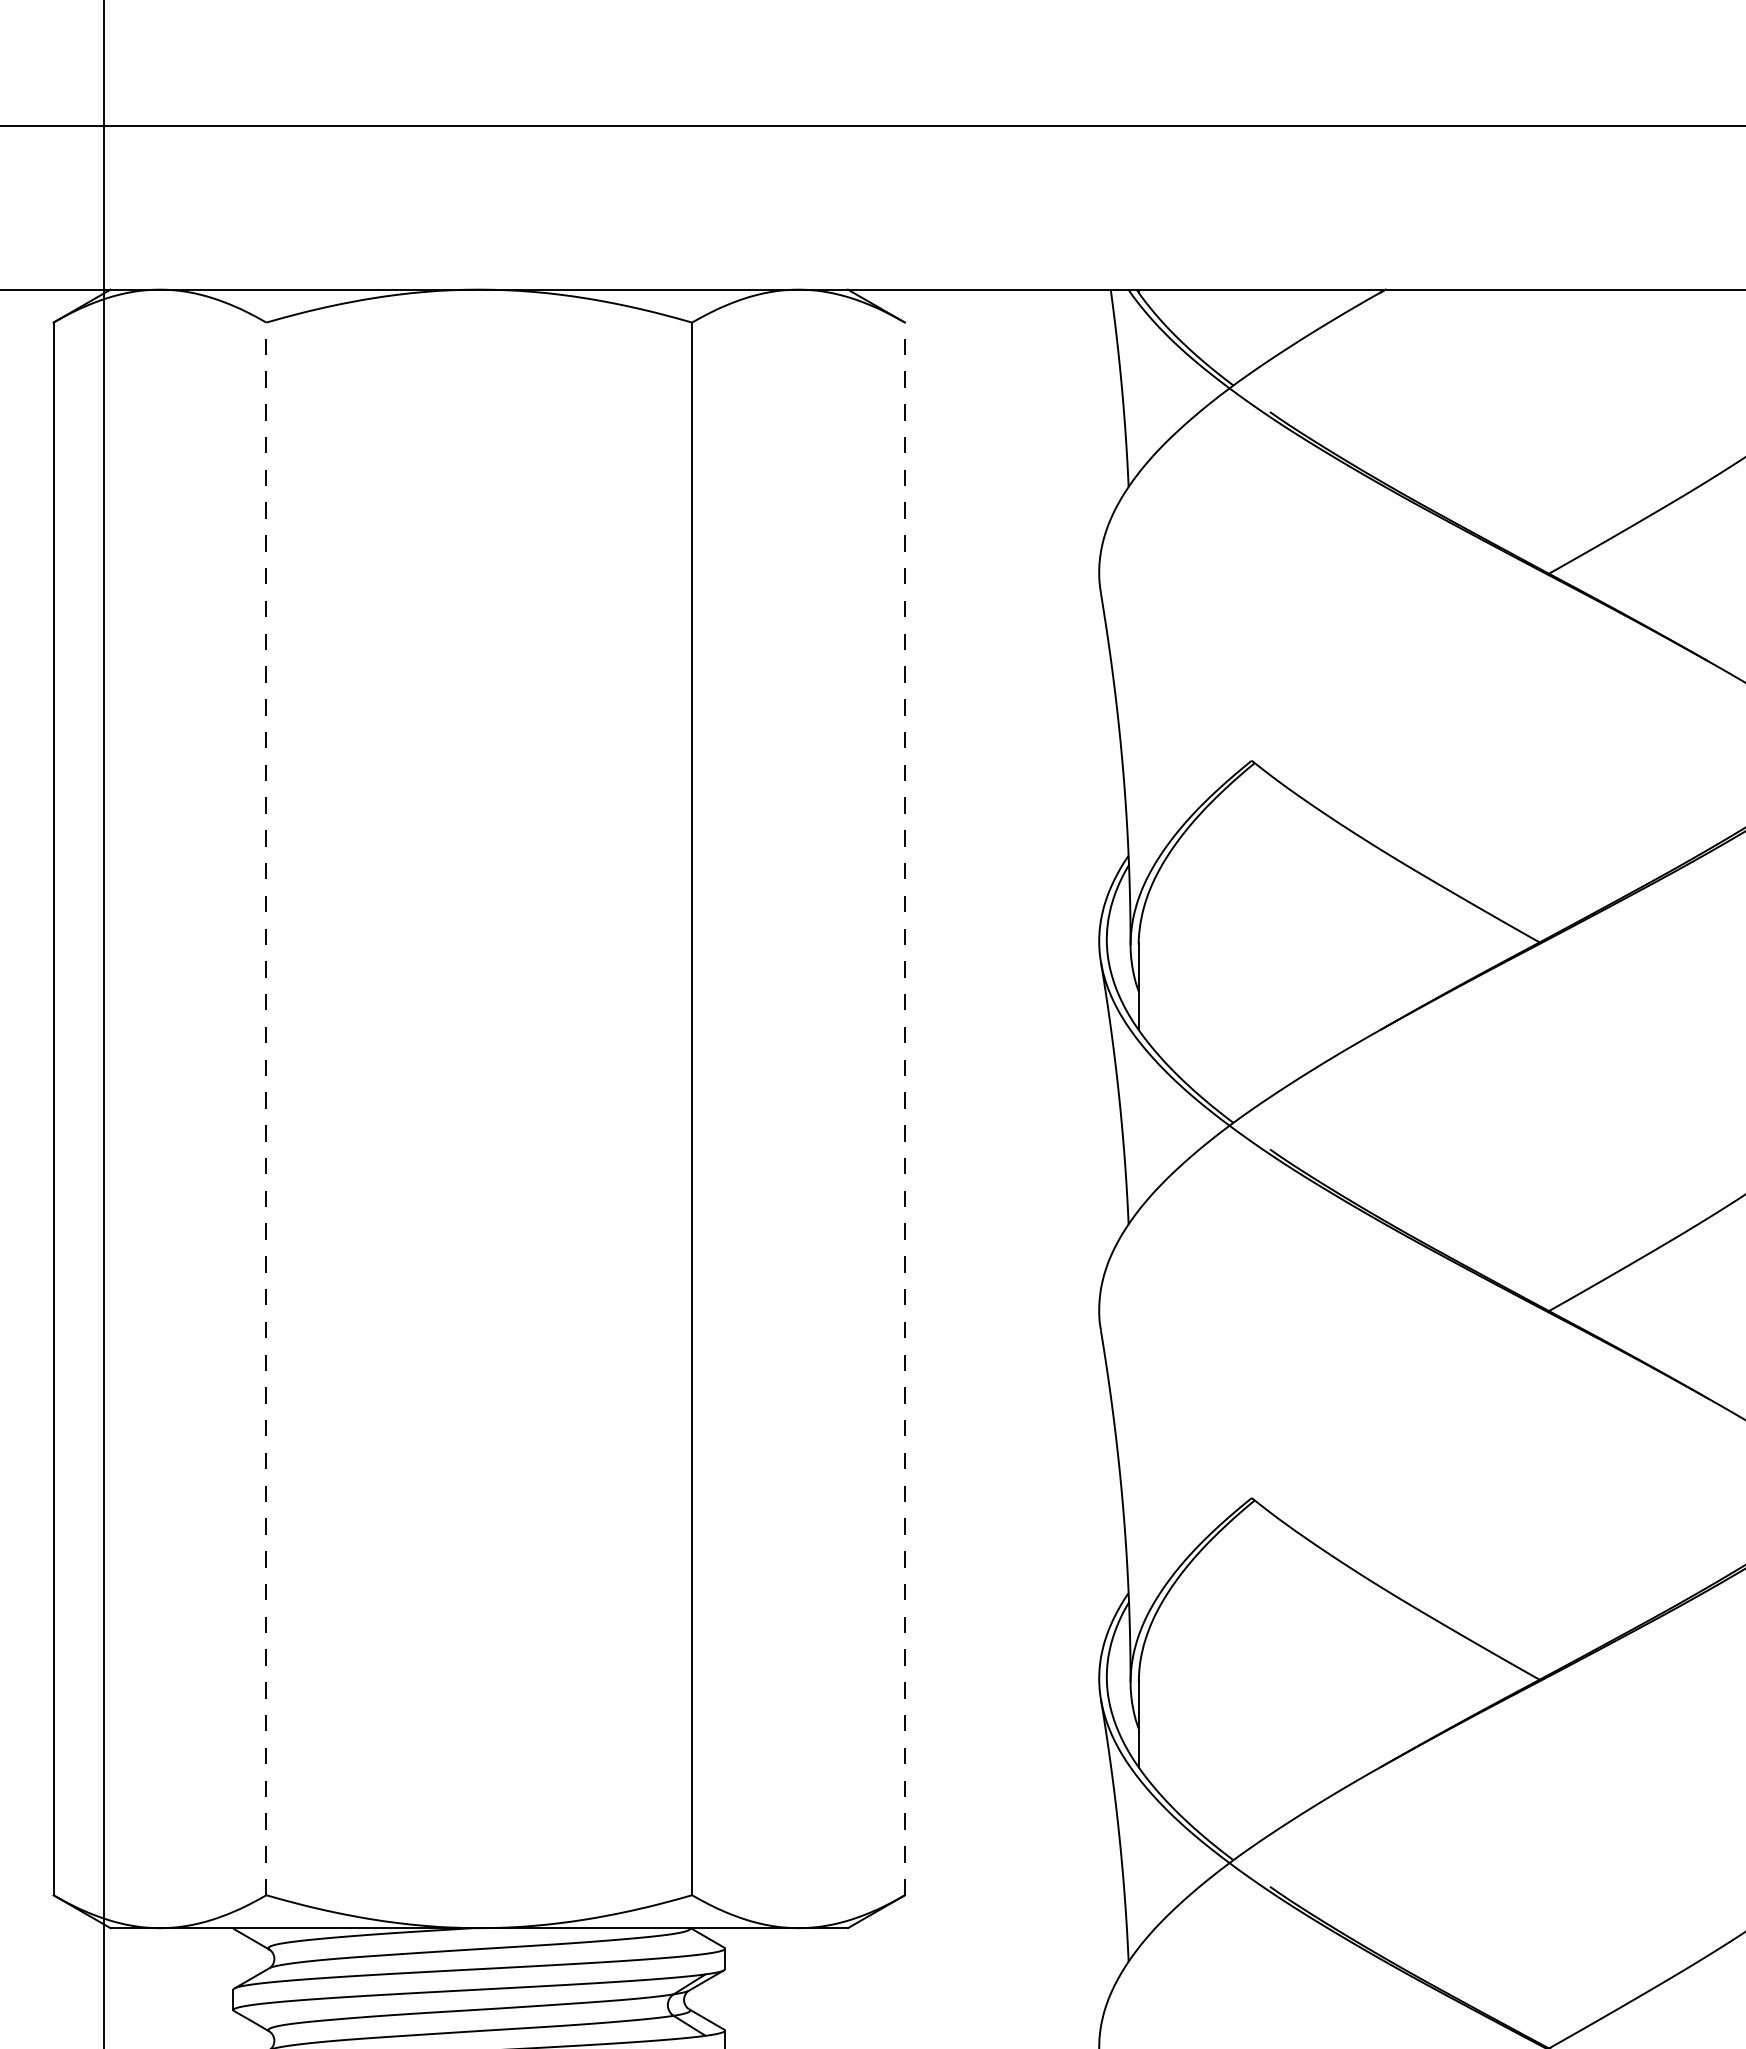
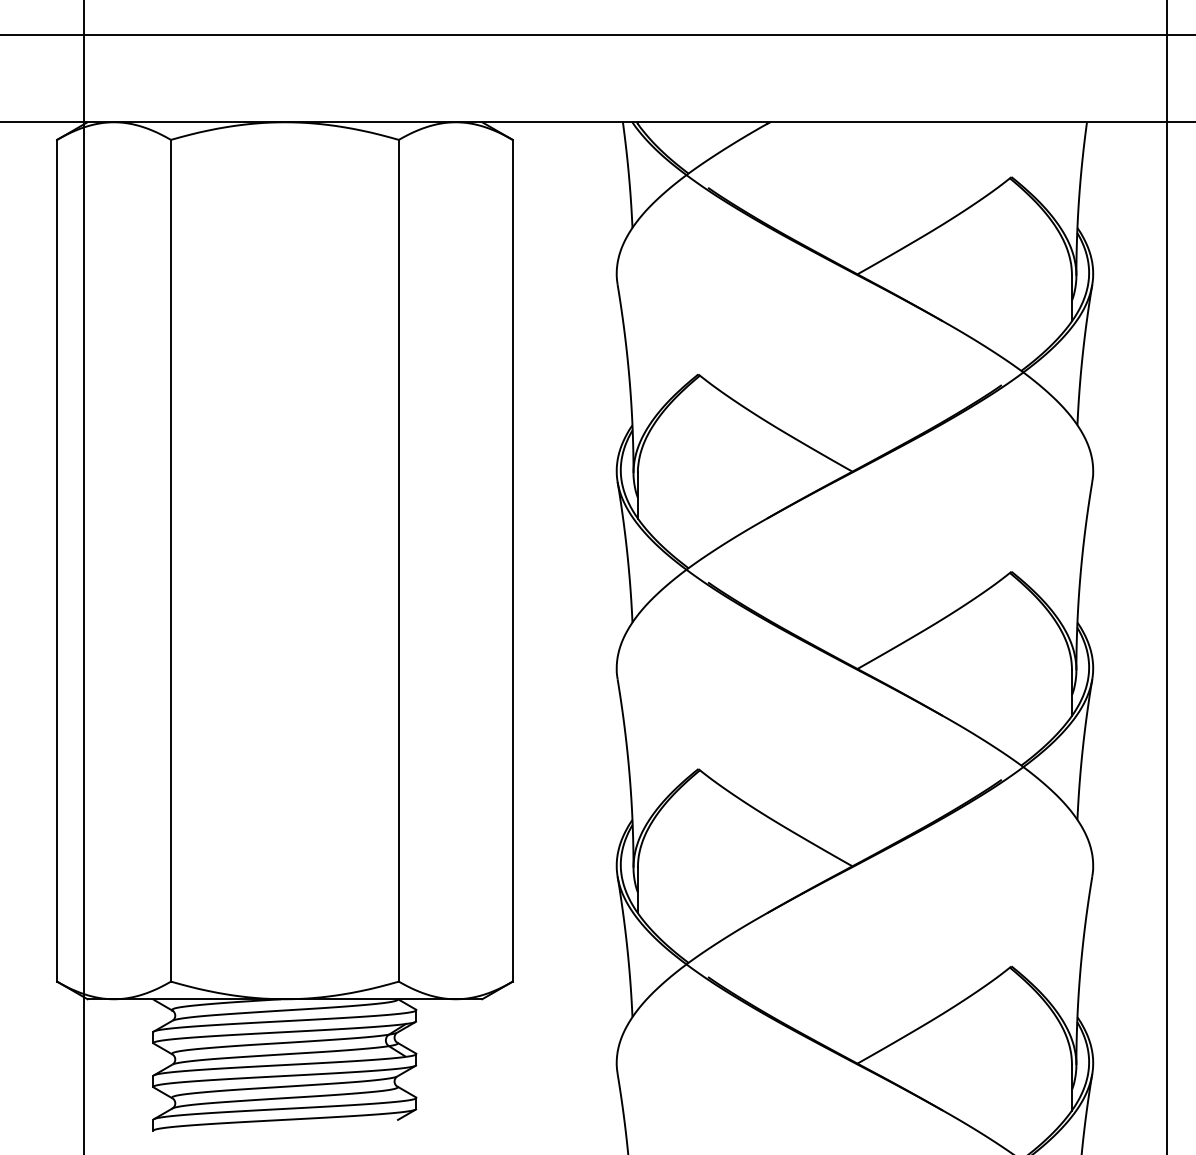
line: (267, 1108) -> (171, 560), dashed -> solid
line: (904, 1108) -> (512, 560), dashed -> solid

